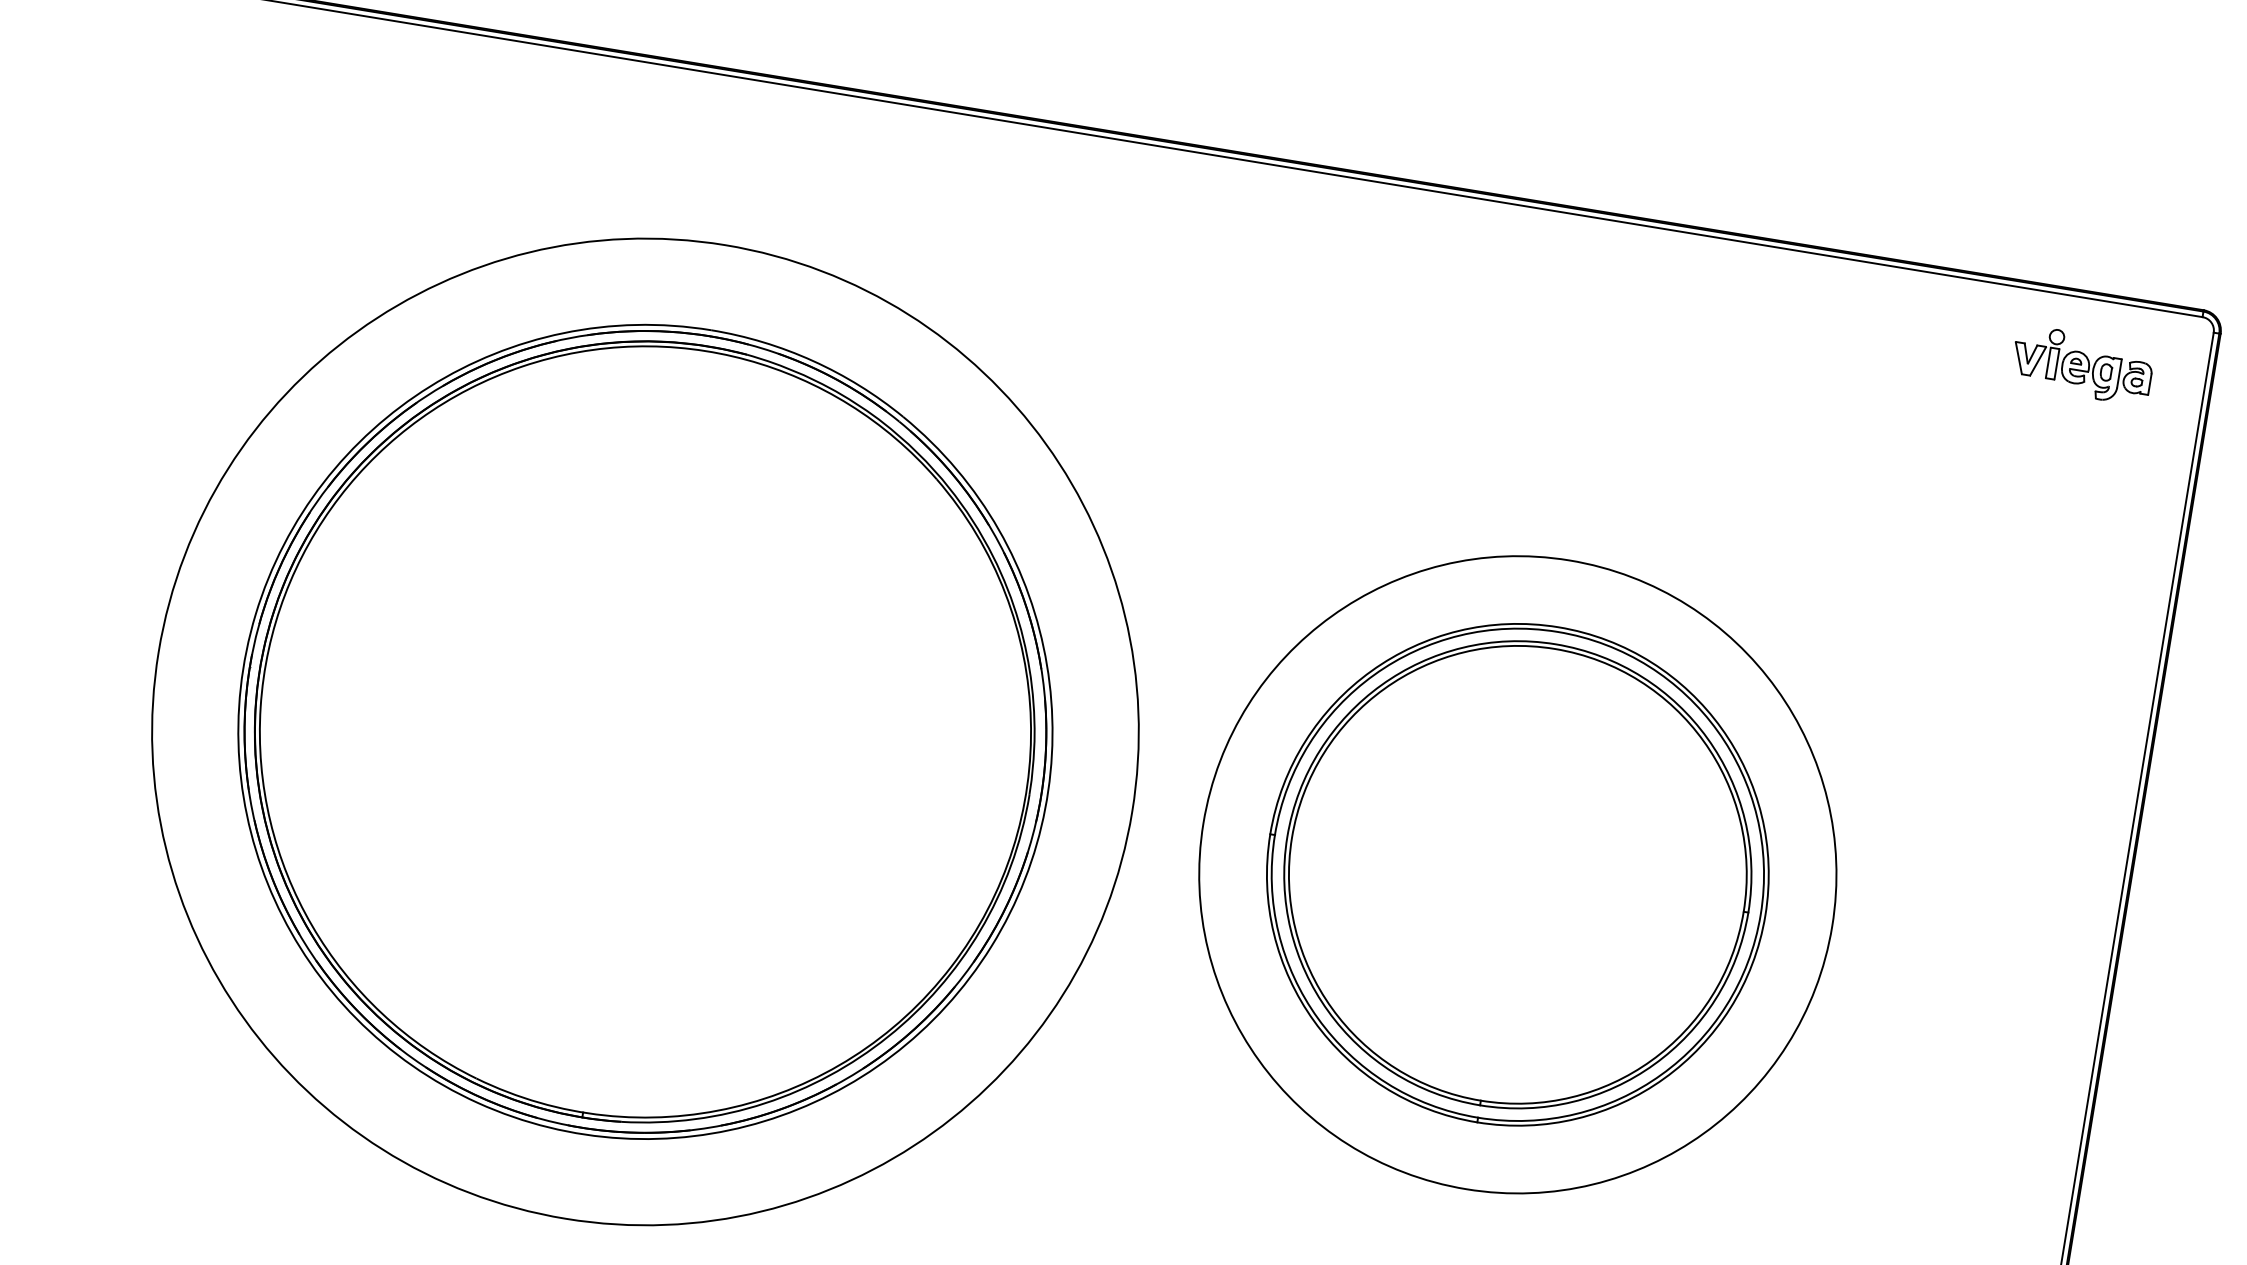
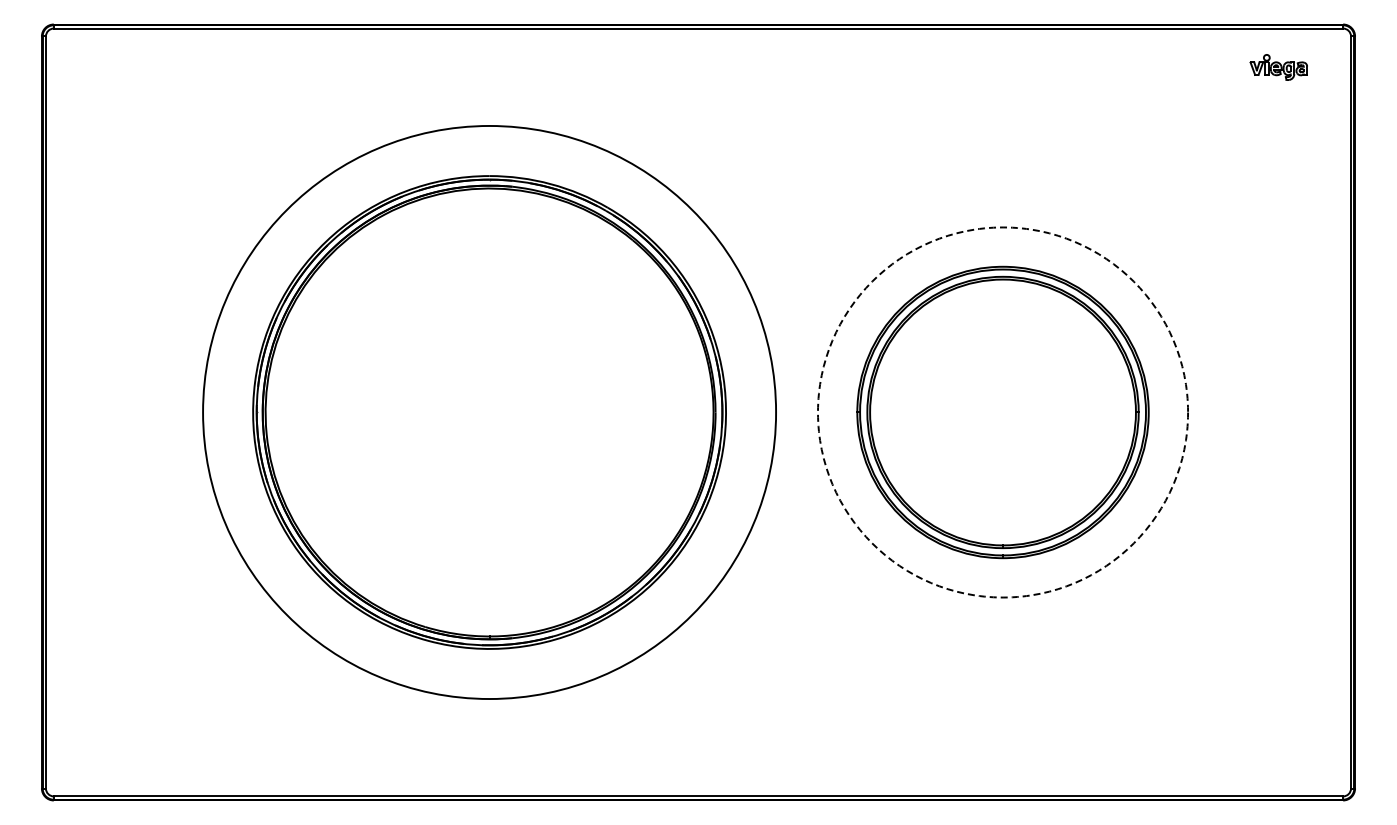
part: (2081, 365) -> (1278, 67), size x0.7
circle: (1516, 874) -> (1002, 412), solid -> dashed

